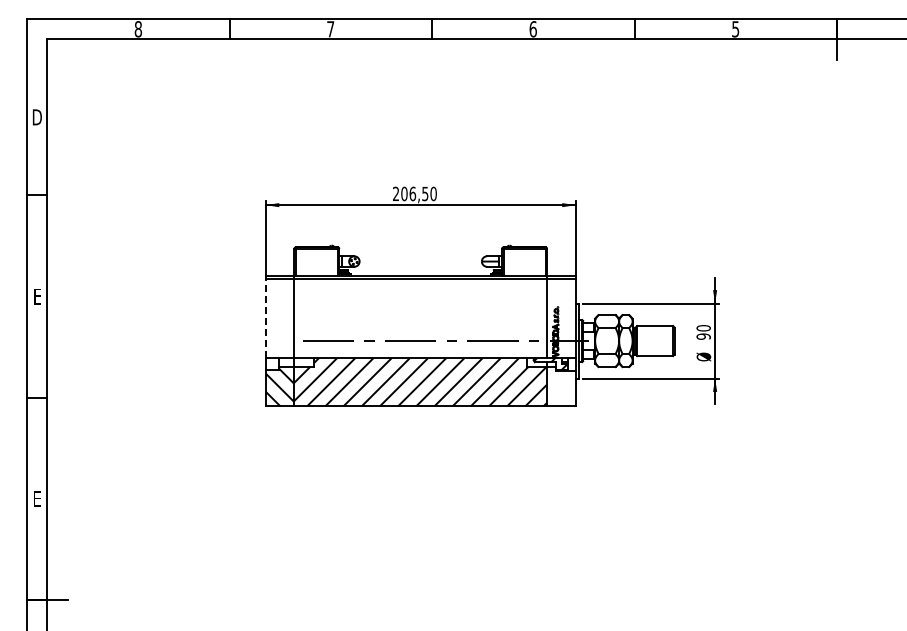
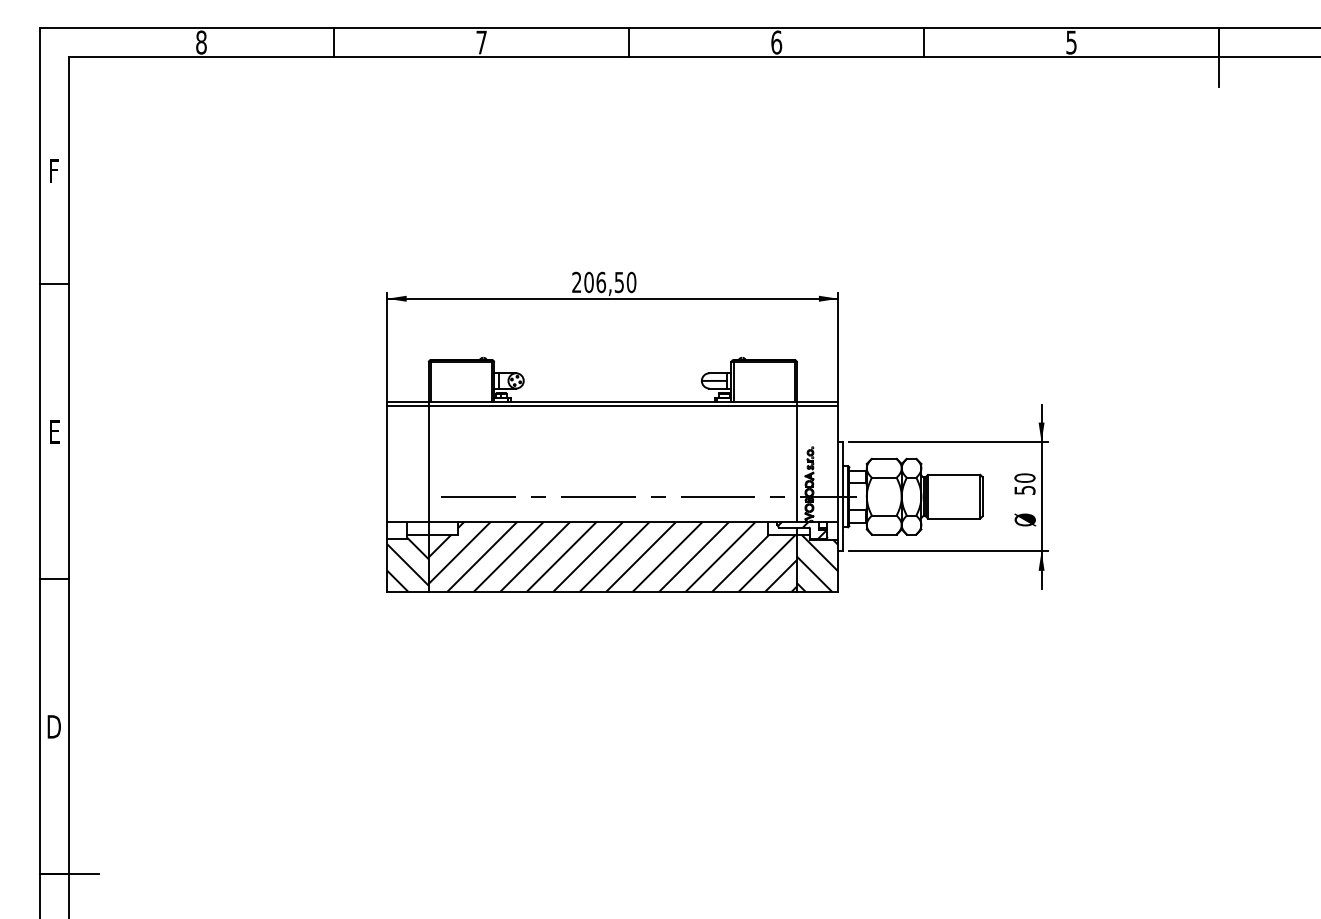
text: (36, 117) -> (53, 171), D -> F
line: (265, 318) -> (386, 463), dashed -> solid
text: (703, 336) -> (1024, 490), 90 -> 50
hatch: (561, 386) -> (817, 562), added
text: (36, 498) -> (53, 726), E -> D

